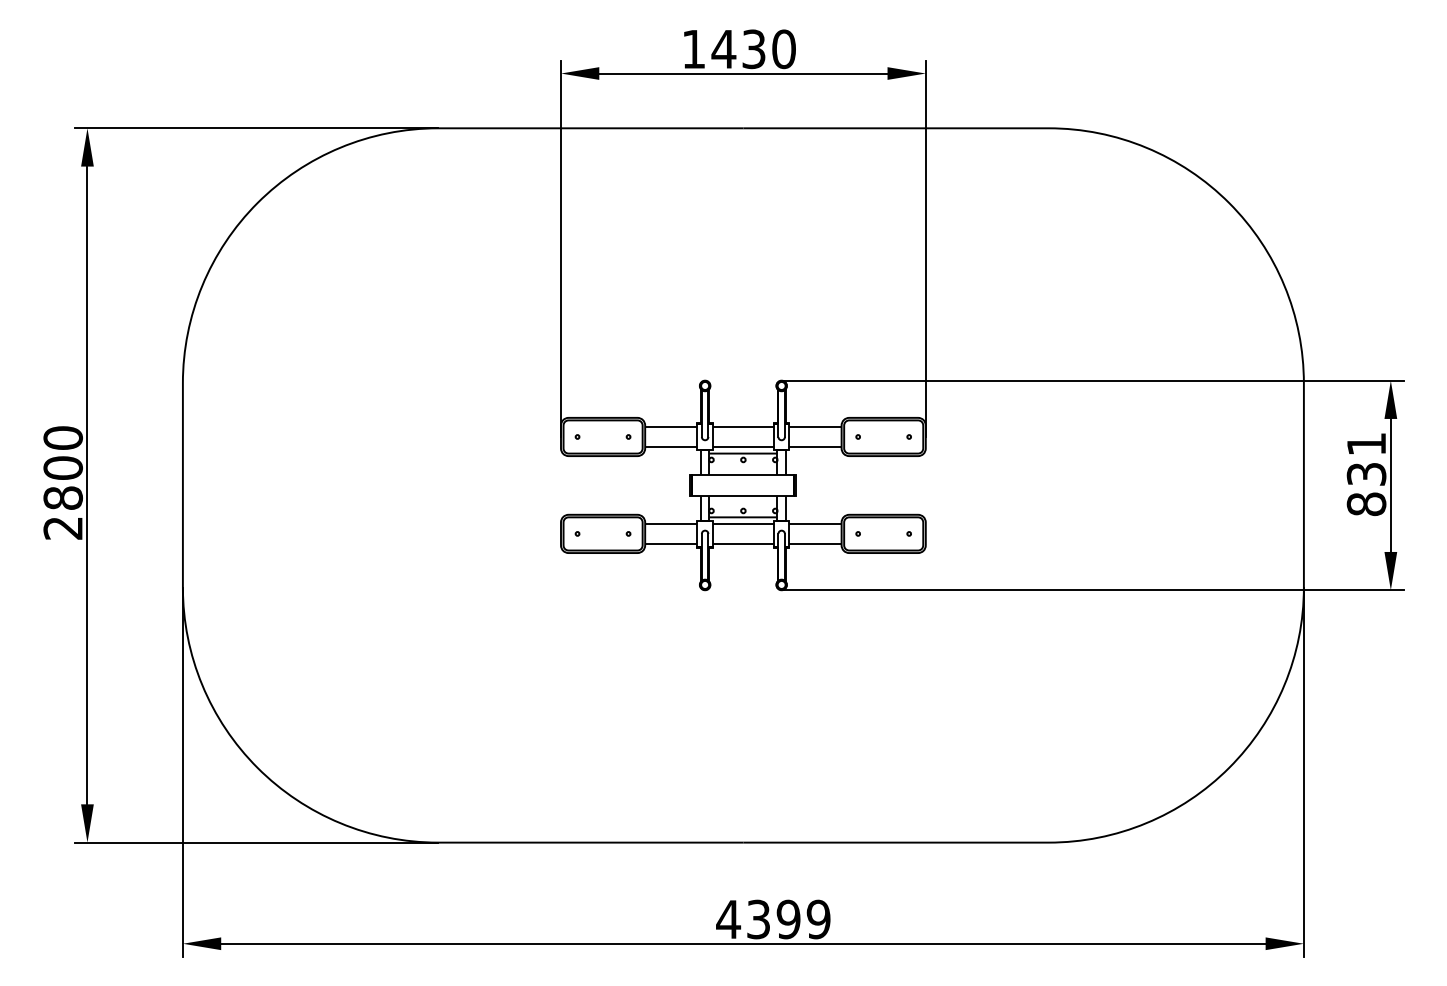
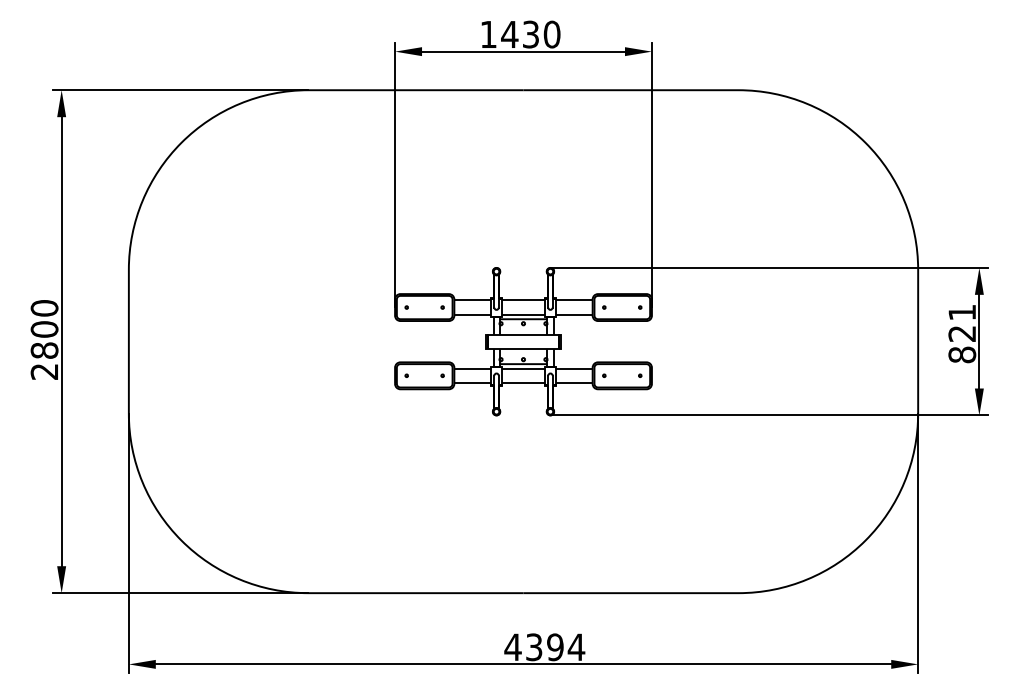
text: (1366, 474) -> (962, 333), 831 -> 821
text: (818, 919) -> (576, 647), 4399 -> 4394

